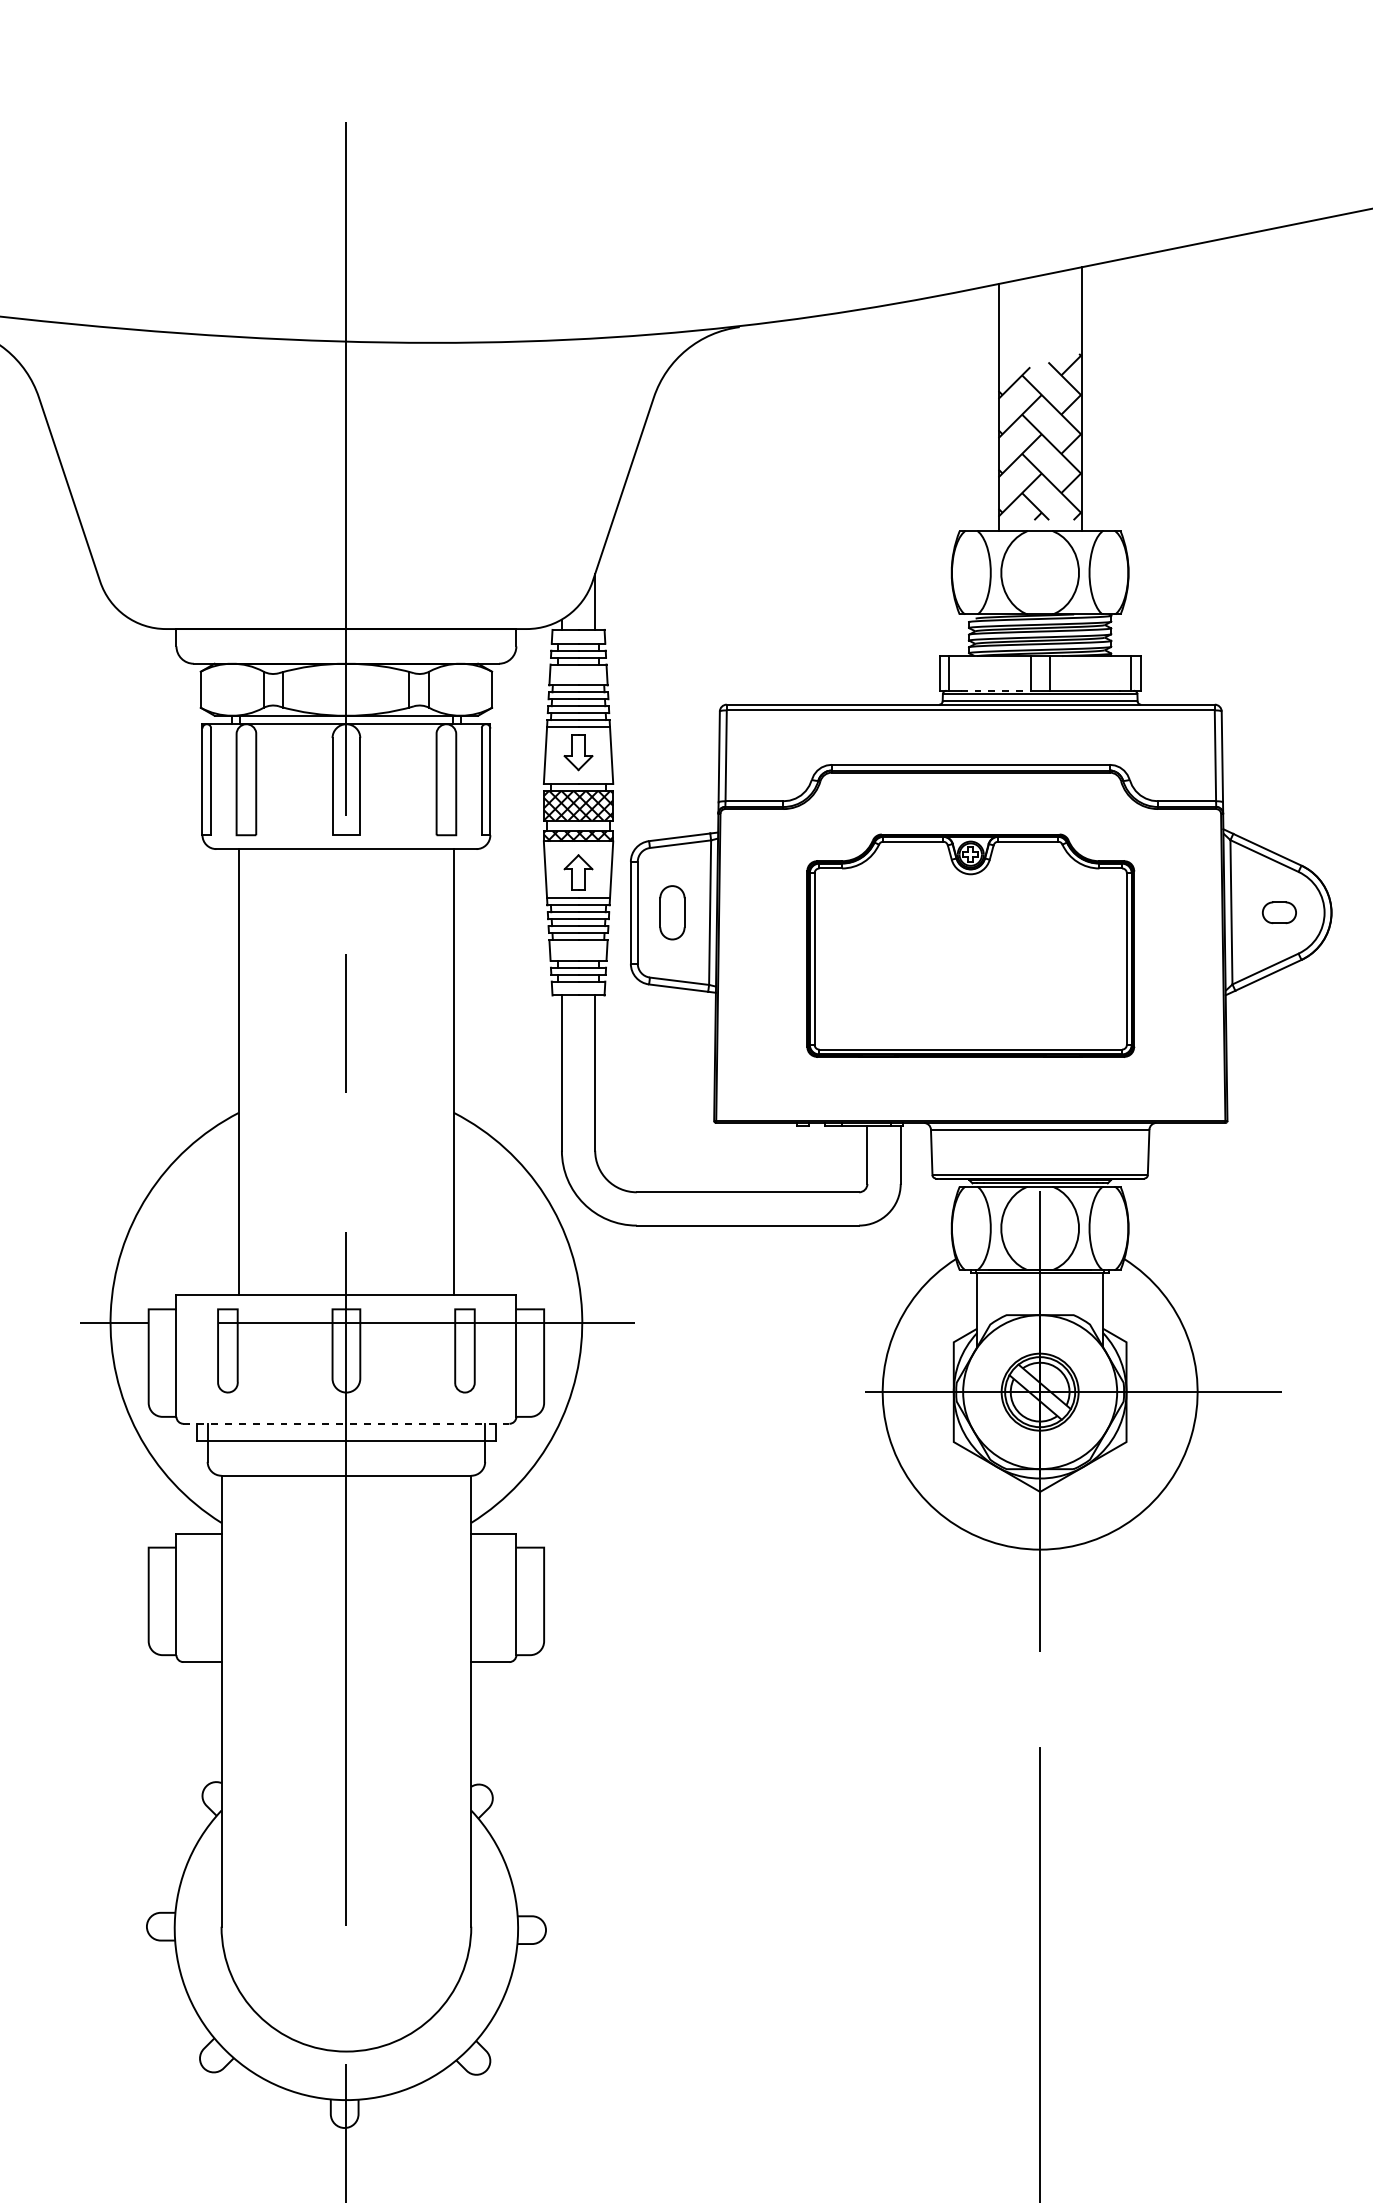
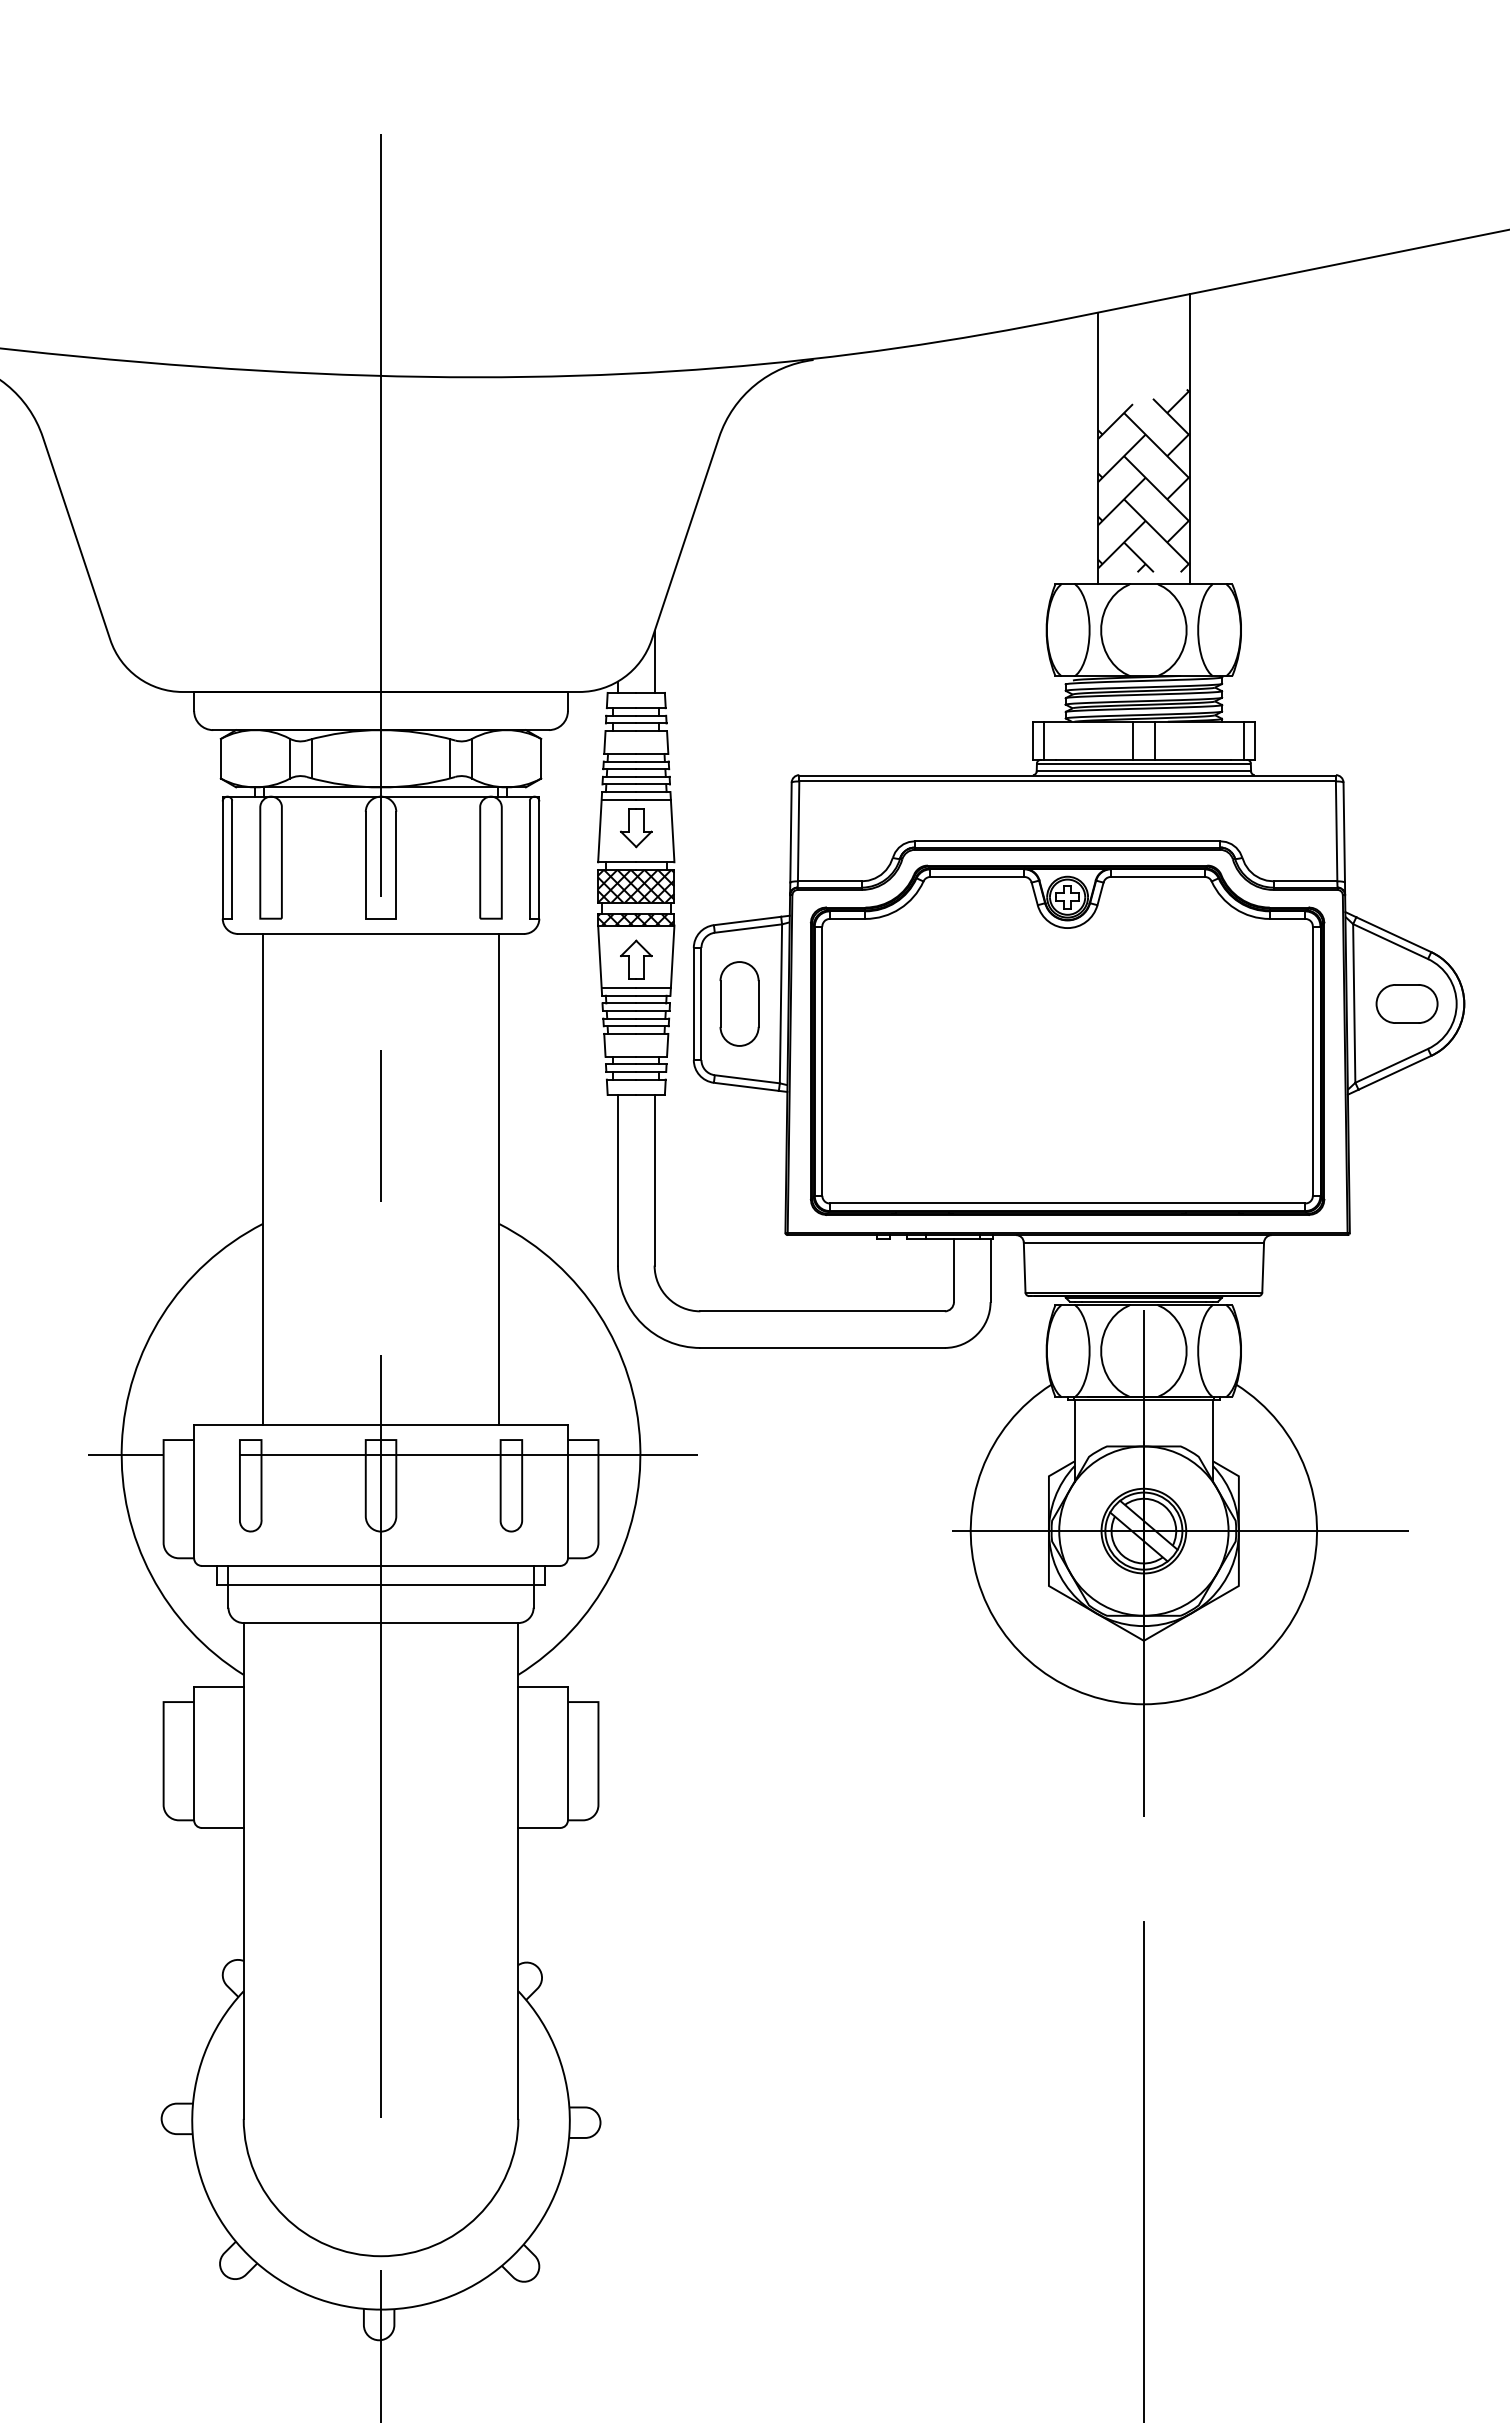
line: (996, 690) -> (1095, 759), dashed -> solid
part: (672, 912) -> (739, 1003), size x1.43
part: (1278, 912) -> (1406, 1003), size x1.67
part: (970, 945) -> (1067, 1039), size x1.43
line: (346, 1423) -> (381, 1565), dashed -> solid

